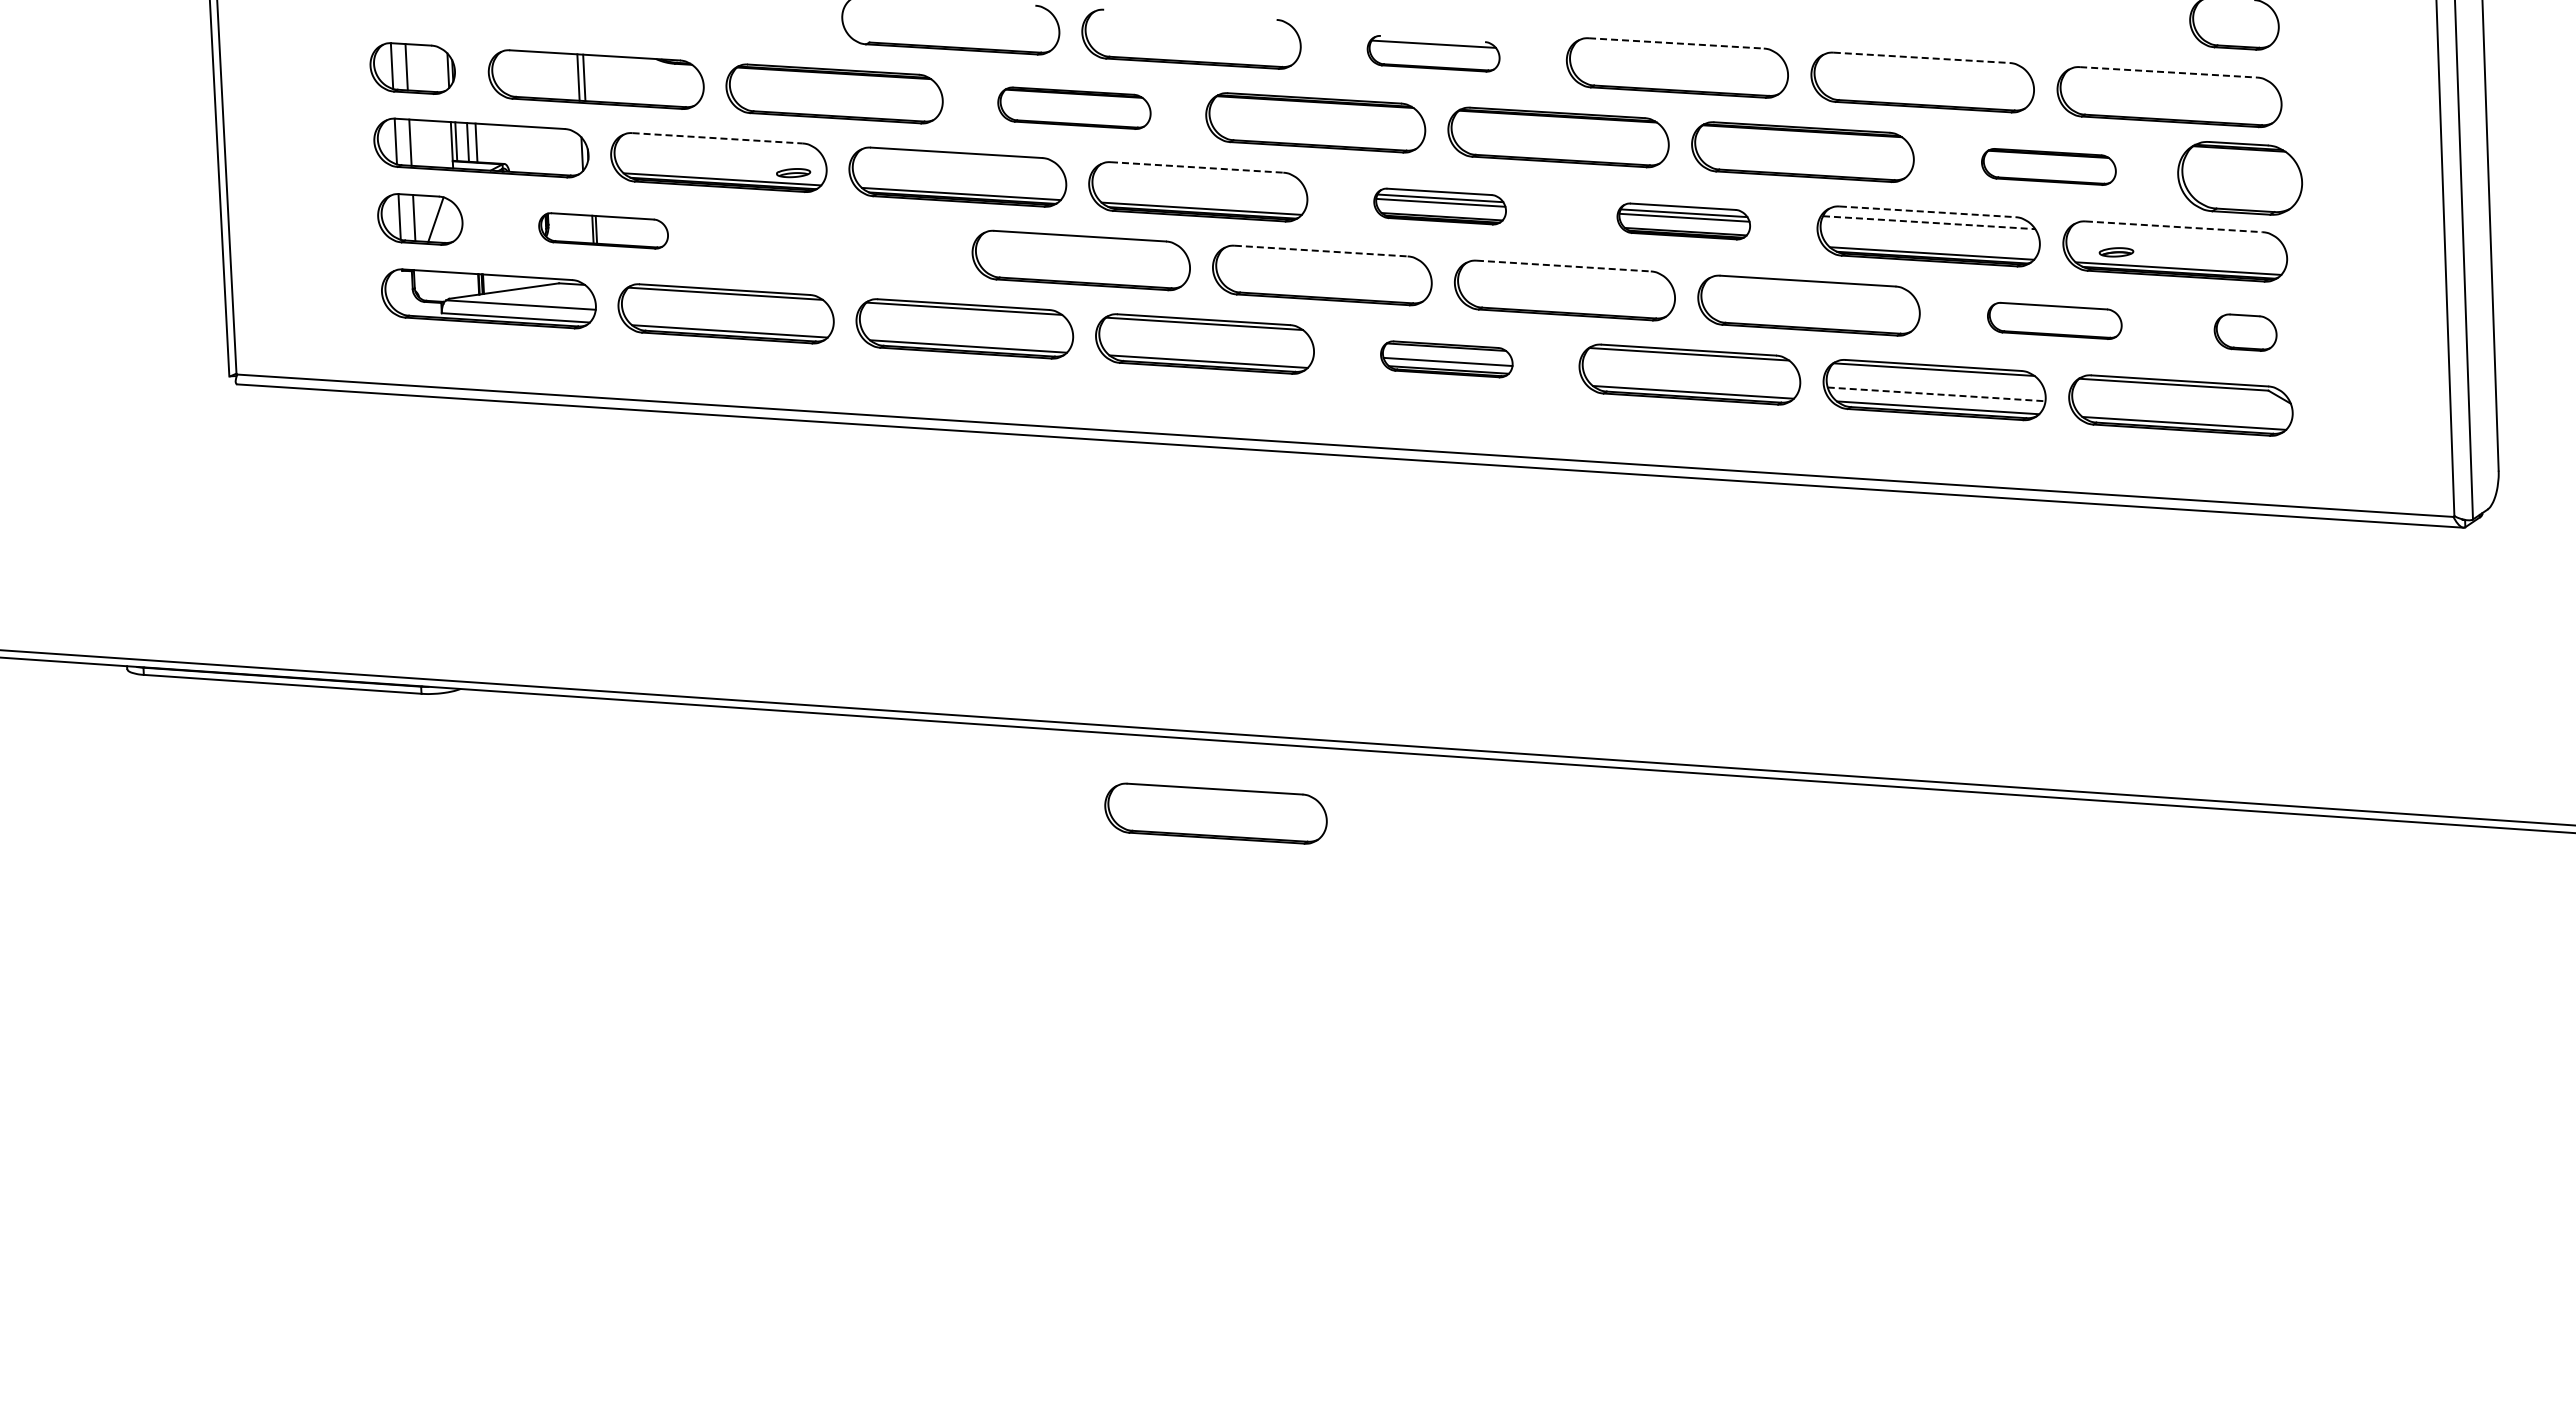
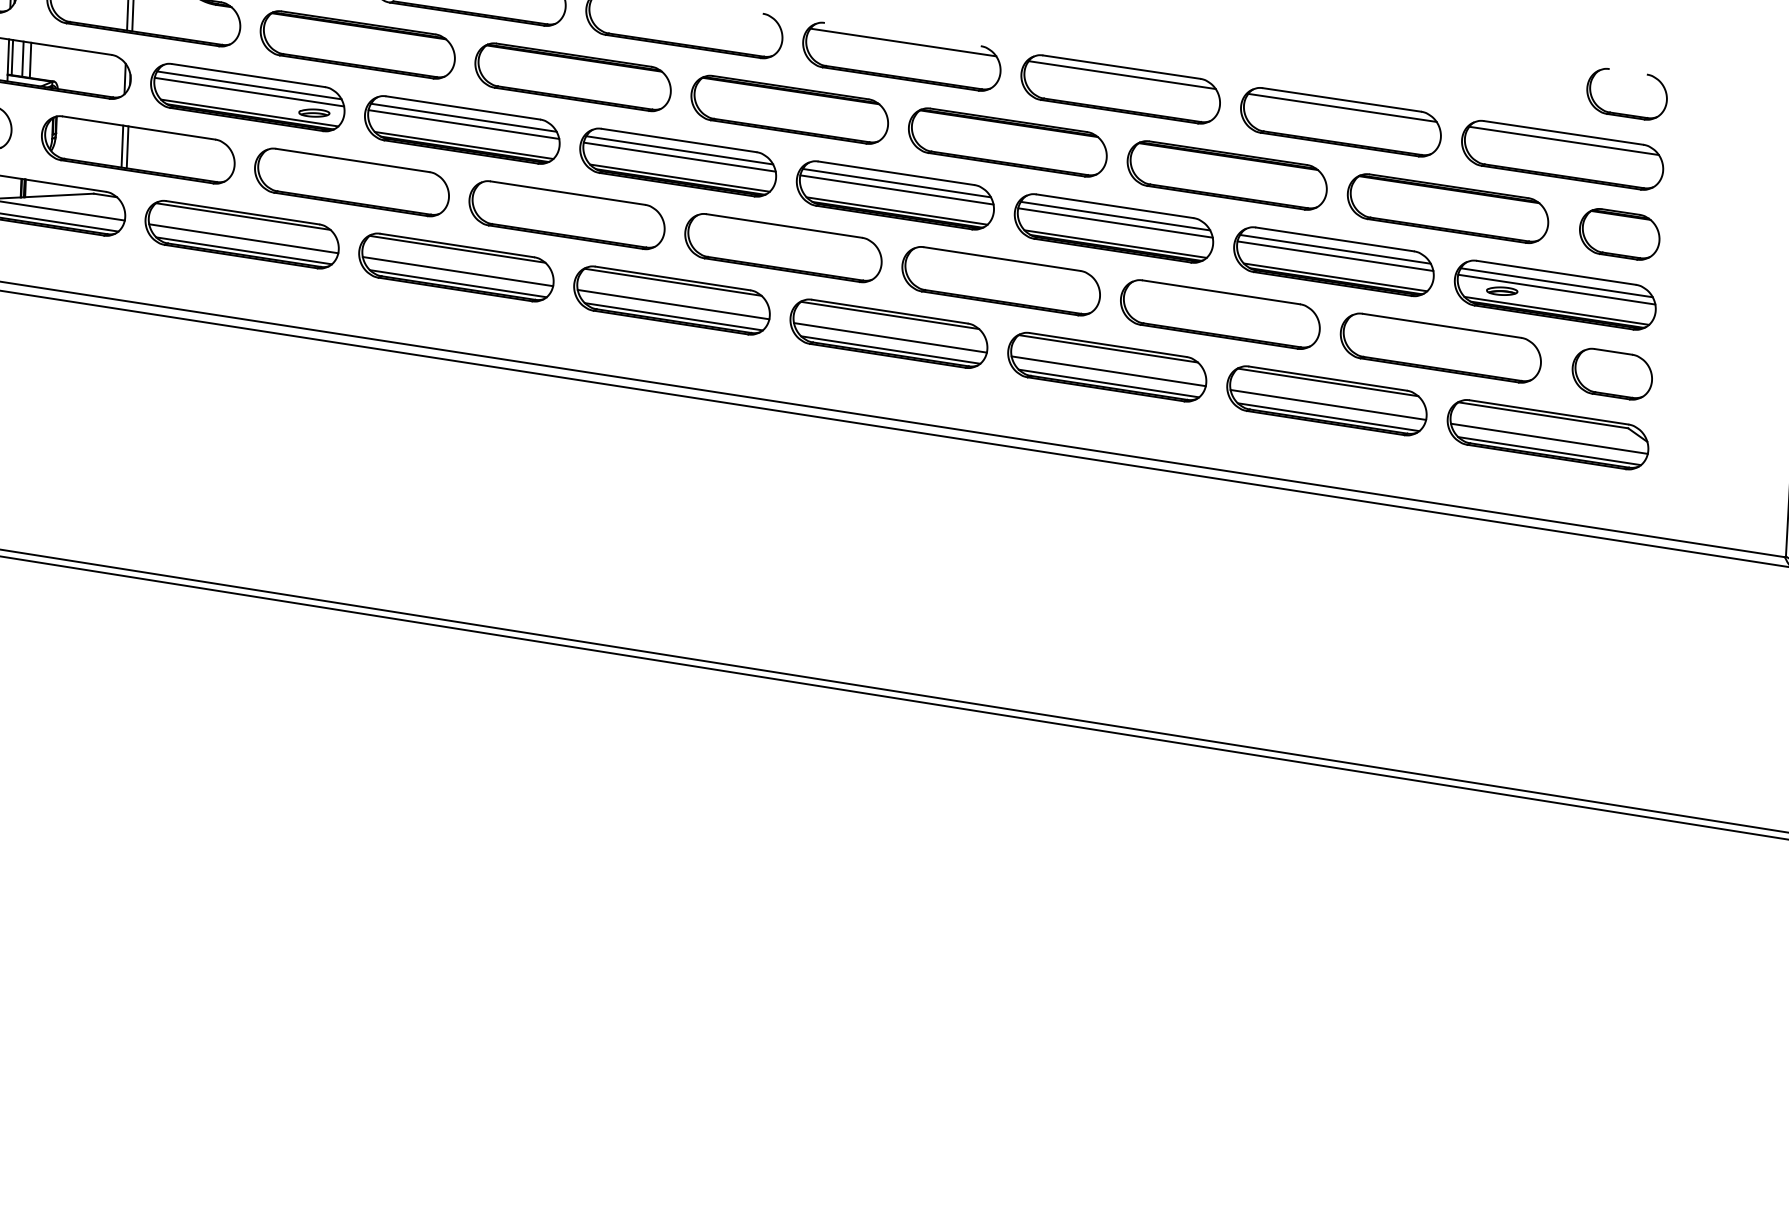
line: (1676, 43) -> (1121, 67), dashed -> solid
line: (1677, 51) -> (1122, 74), added
part: (1433, 53) -> (901, 56), size x1.67
line: (1922, 57) -> (1342, 99), dashed -> solid
line: (1922, 66) -> (1342, 107), added
line: (2168, 72) -> (1563, 133), dashed -> solid
line: (2169, 80) -> (1563, 140), added
part: (1074, 107) -> (573, 76), size x1.43
line: (718, 138) -> (249, 75), dashed -> solid
line: (719, 148) -> (249, 84), added
line: (719, 156) -> (248, 92), added
line: (958, 163) -> (464, 117), added
part: (2048, 166) -> (1447, 208), size x1.67
line: (1197, 167) -> (679, 140), dashed -> solid
line: (958, 170) -> (463, 124), added
line: (1198, 177) -> (679, 149), added
part: (2239, 178) -> (1619, 234), size x0.71
line: (1199, 185) -> (679, 156), added
part: (1439, 206) -> (894, 195), size x1.67
line: (1927, 211) -> (1334, 239), dashed -> solid
part: (1683, 221) -> (1113, 228), size x1.67
line: (1929, 222) -> (1335, 249), dashed -> solid
line: (2174, 226) -> (1556, 272), dashed -> solid
line: (1929, 229) -> (1335, 255), added
part: (603, 230) -> (138, 149), size x1.67
line: (2175, 237) -> (1556, 282), added
line: (2176, 244) -> (1556, 288), added
part: (841, 245) -> (351, 182), added
line: (1321, 251) -> (784, 226), dashed -> solid
line: (1564, 266) -> (1002, 259), dashed -> solid
line: (728, 317) -> (243, 238), added
part: (2054, 320) -> (1440, 347), size x1.67
line: (966, 332) -> (457, 270), added
part: (2245, 332) -> (1612, 373), size x1.43
line: (1206, 348) -> (672, 304), added
part: (1446, 359) -> (888, 333), size x1.67
line: (1691, 378) -> (1108, 370), added
line: (1937, 394) -> (1329, 405), dashed -> solid
line: (2182, 409) -> (1549, 438), added
part: (1215, 813) -> (643, 725), removed

